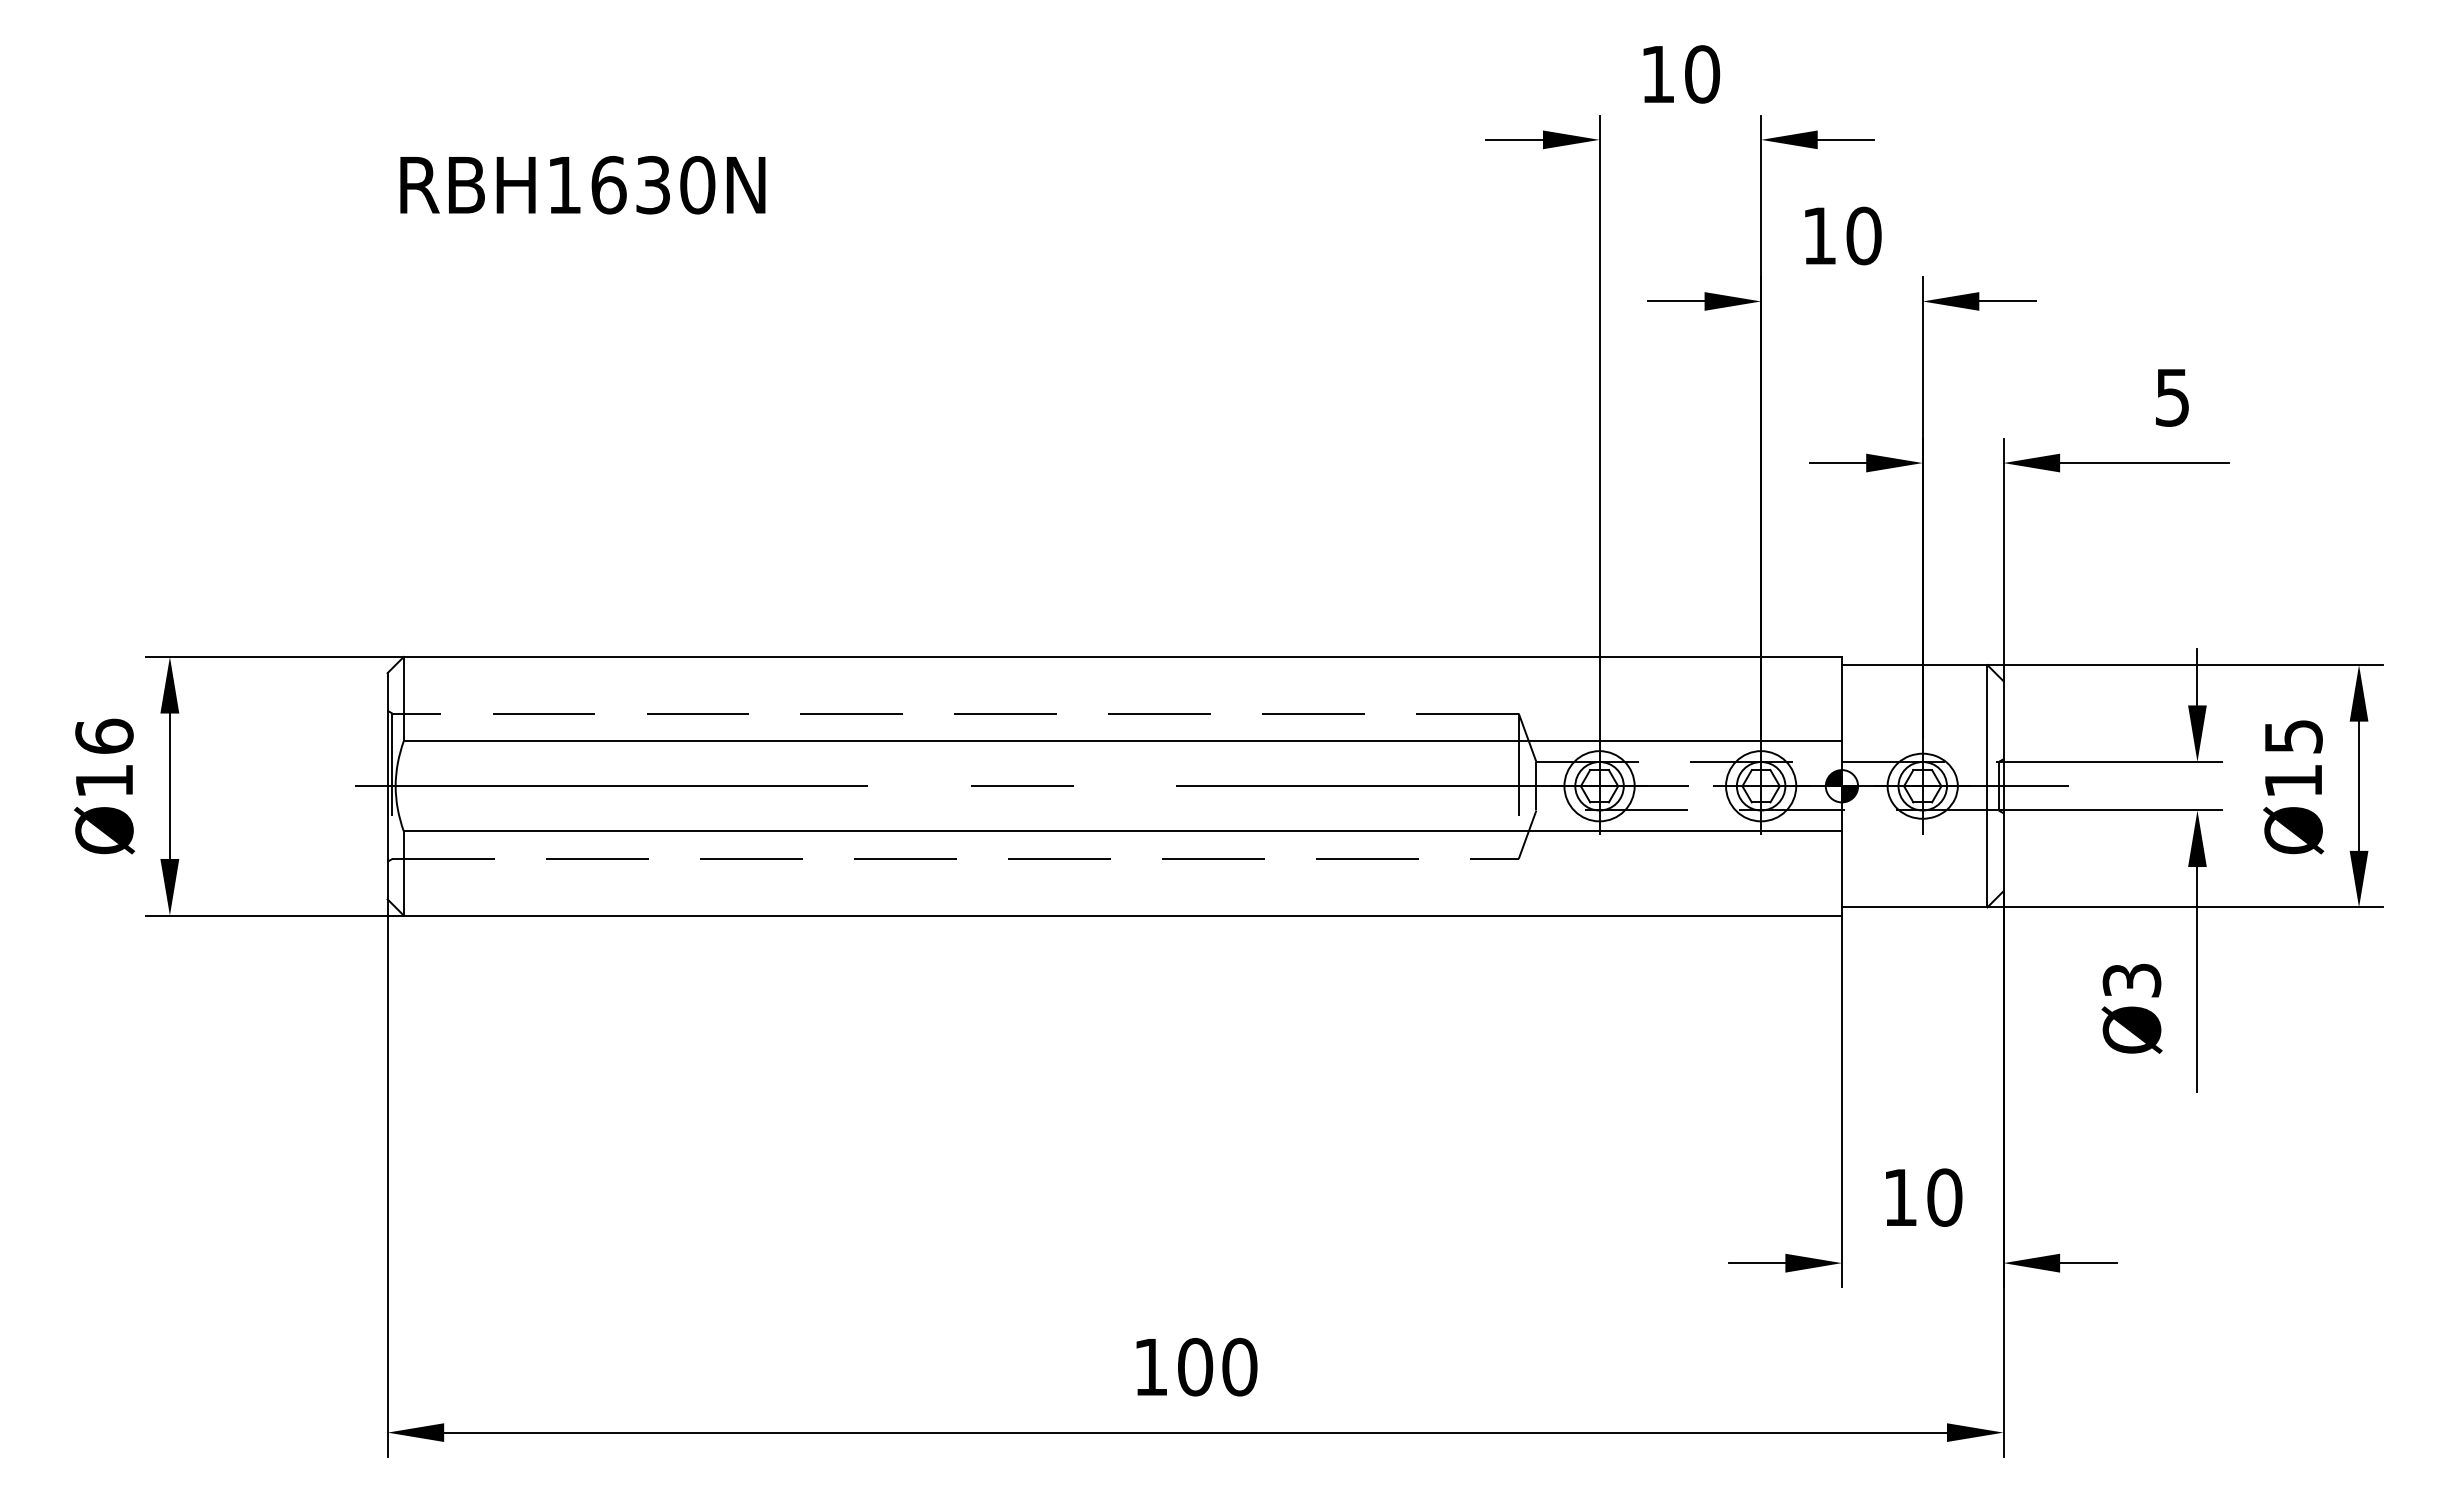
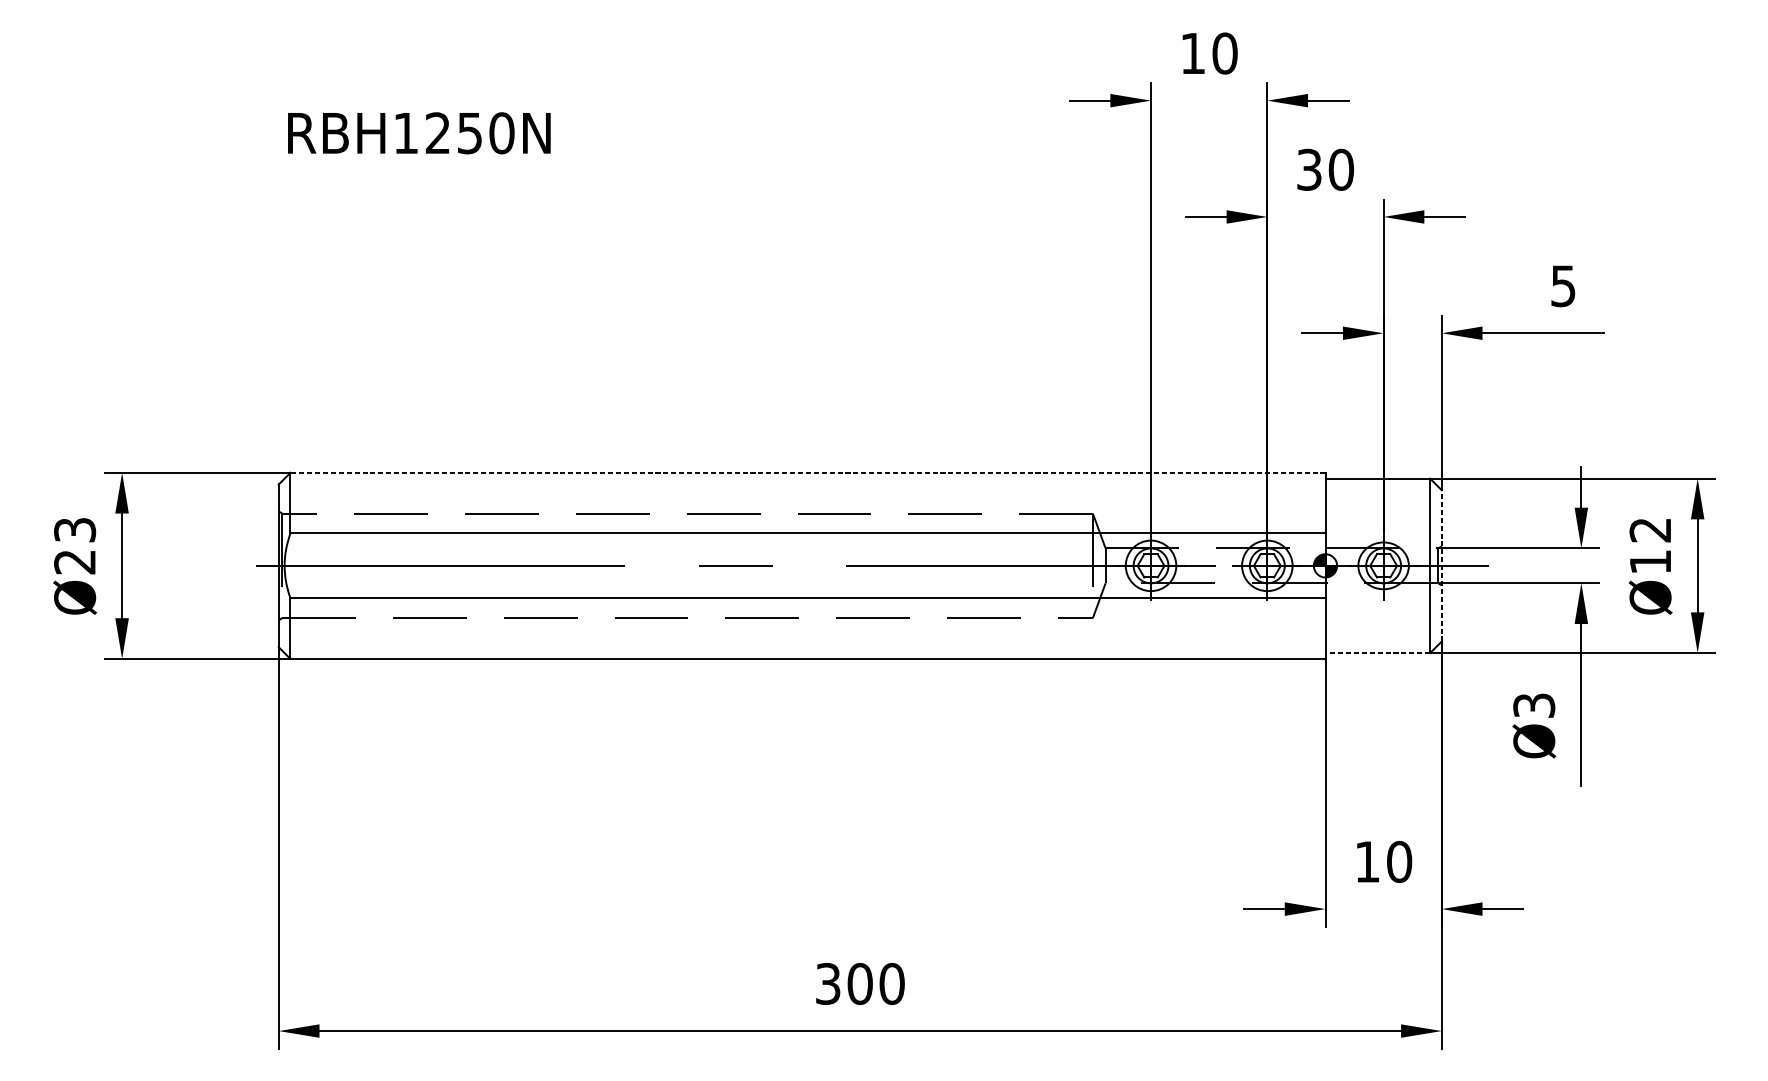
text: (630, 185) -> (453, 133), RBH1630N -> RBH1250N
text: (1819, 235) -> (1309, 169), 10 -> 30
line: (1122, 656) -> (807, 472), solid -> dashed
text: (2293, 736) -> (1650, 530), Ø15 -> Ø12
text: (104, 757) -> (75, 545), Ø16 -> Ø23
line: (2003, 785) -> (1441, 565), solid -> dashed
line: (1914, 907) -> (1377, 653), solid -> dashed
text: (1150, 1366) -> (827, 983), 100 -> 300

